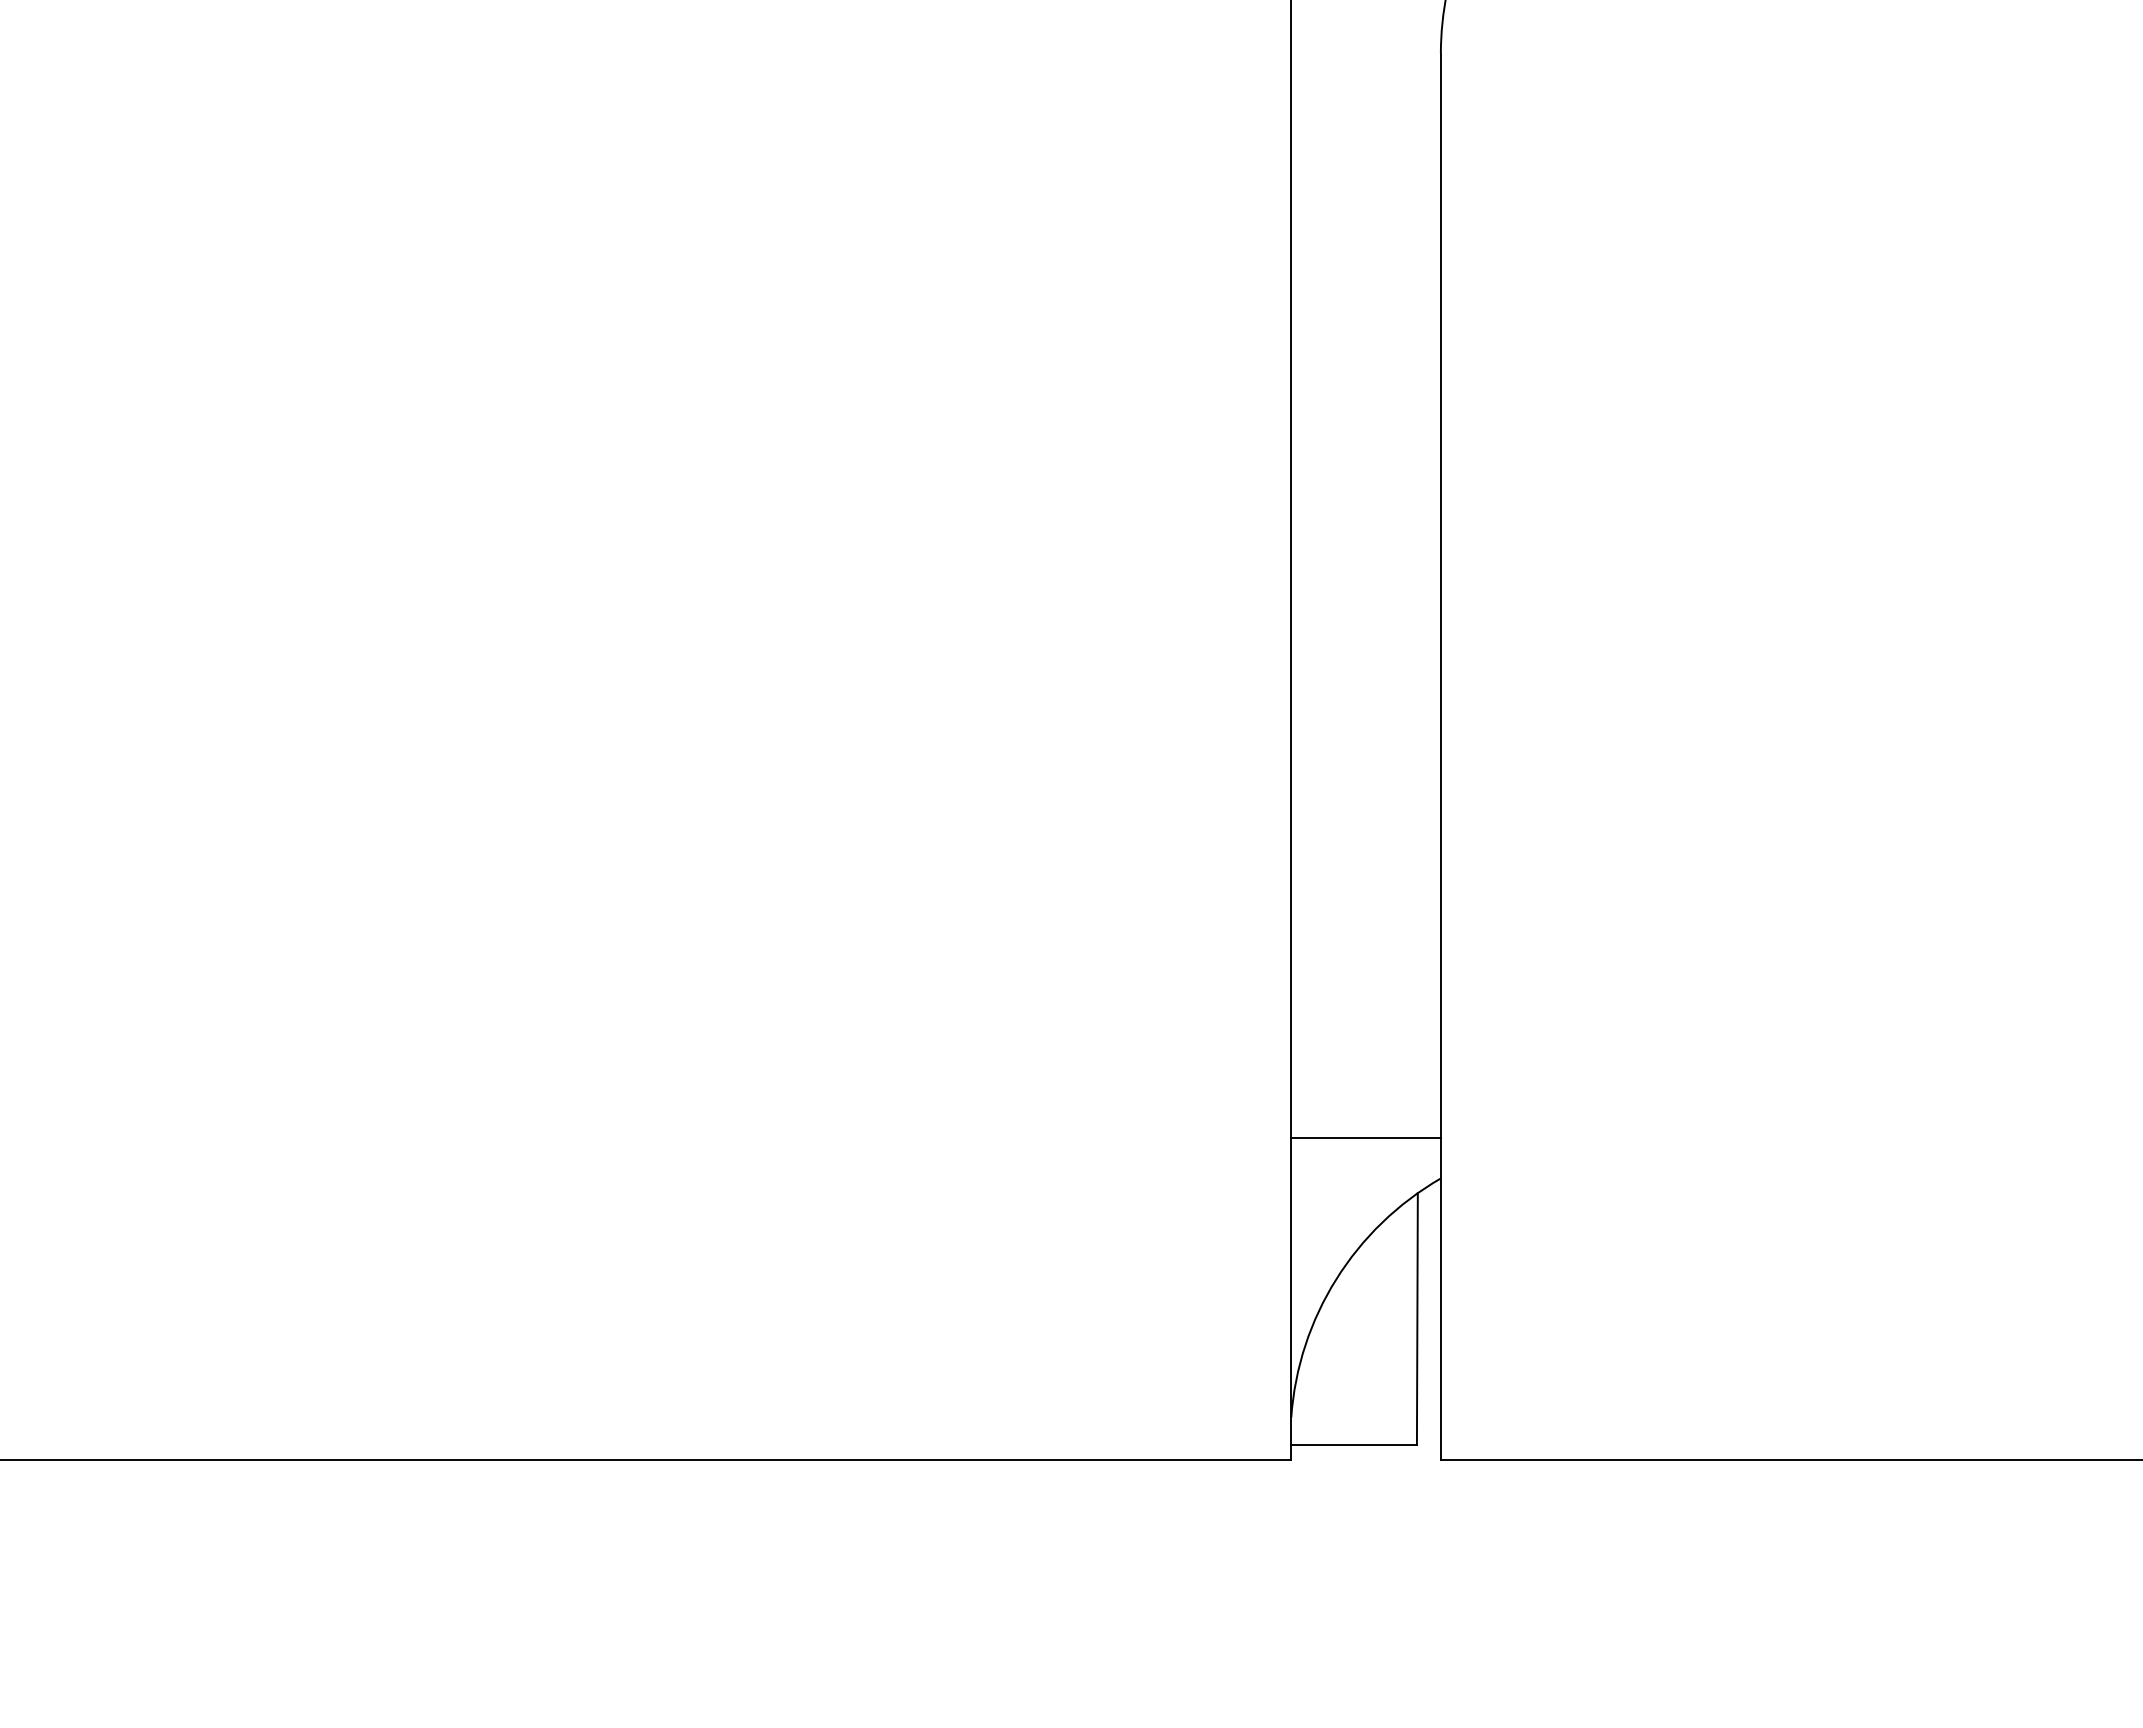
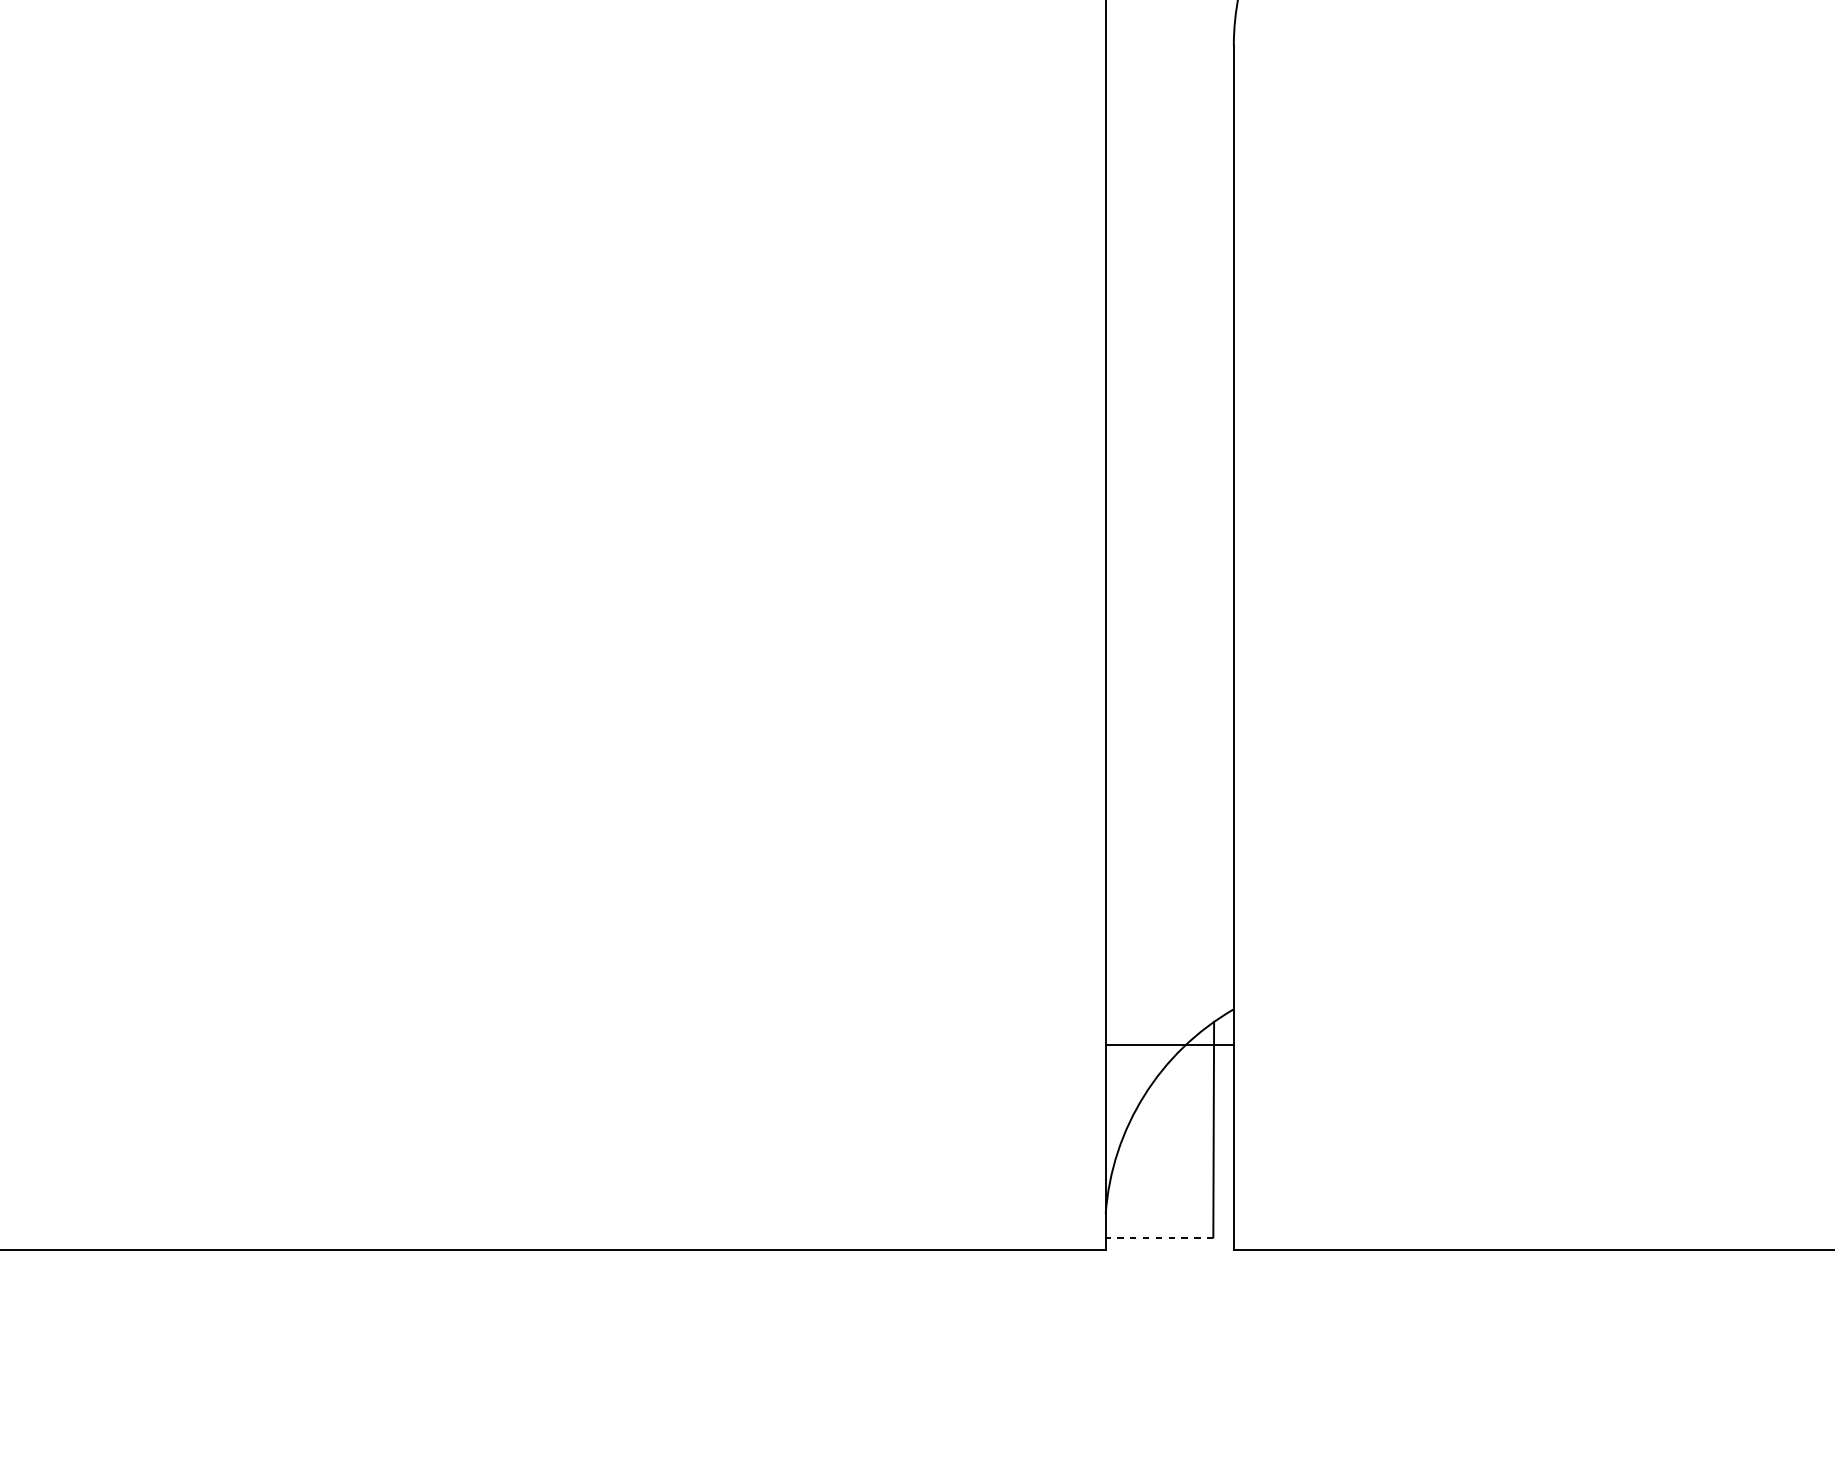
line: (1365, 1138) -> (1169, 1045), moved
line: (1354, 1444) -> (1159, 1237), solid -> dashed

